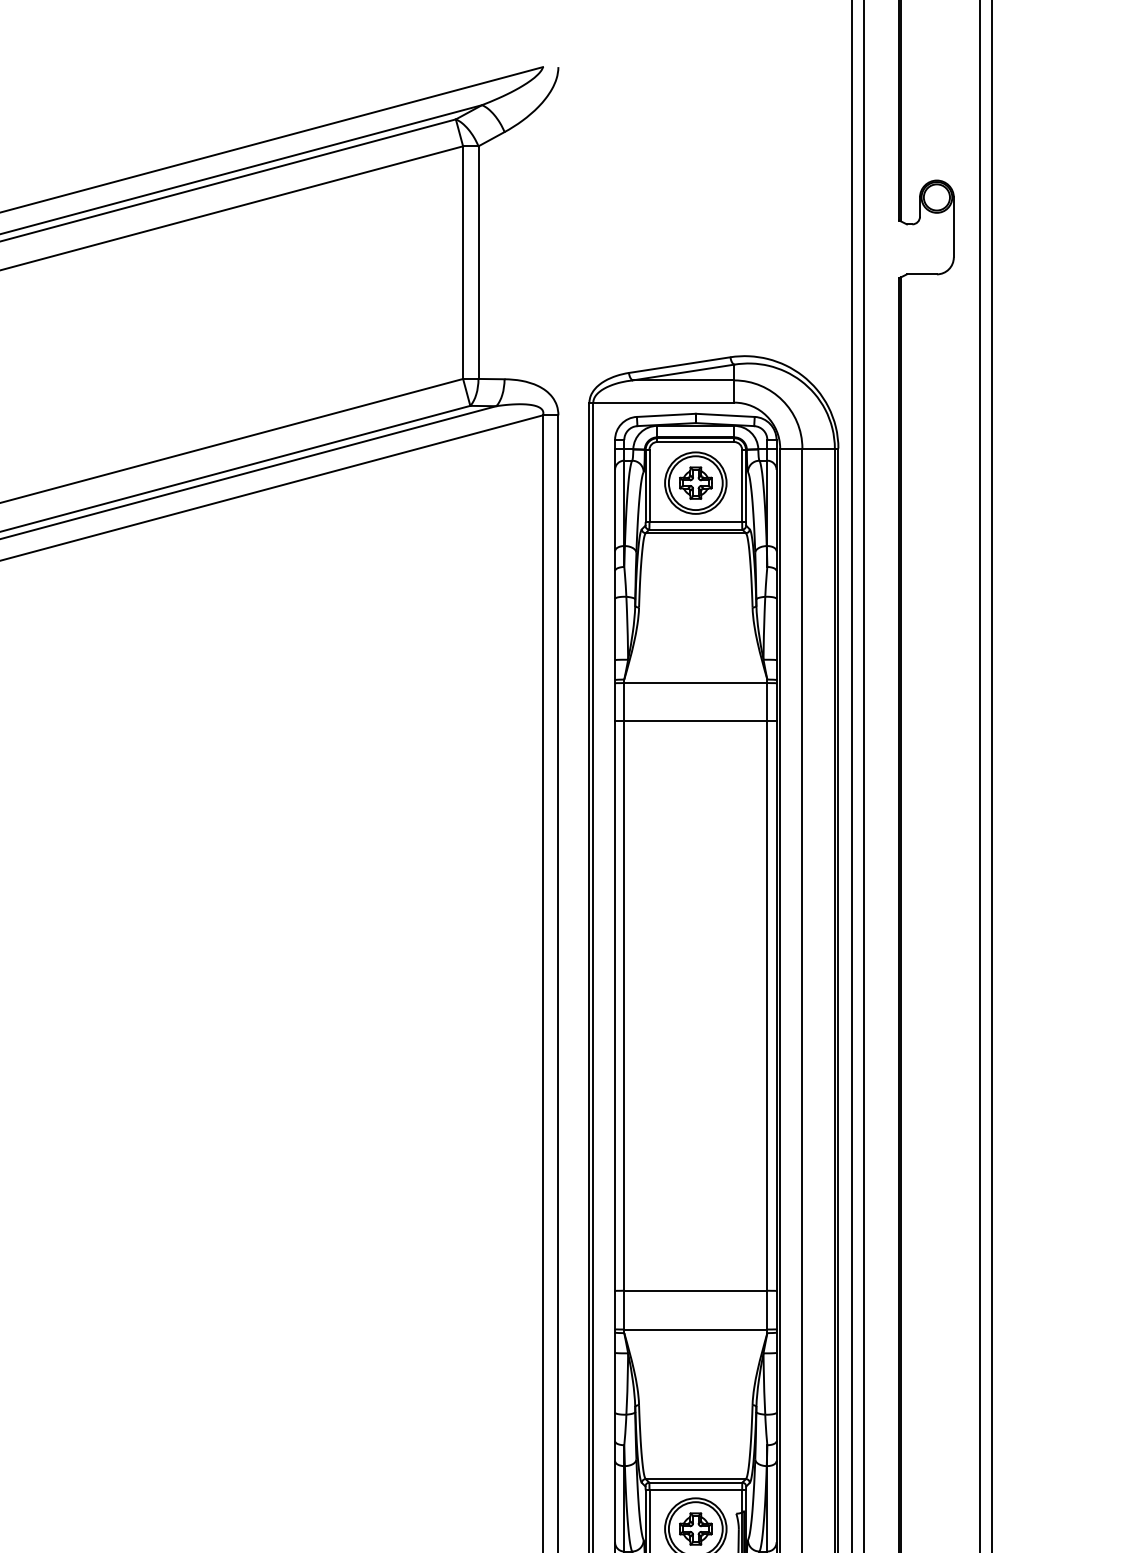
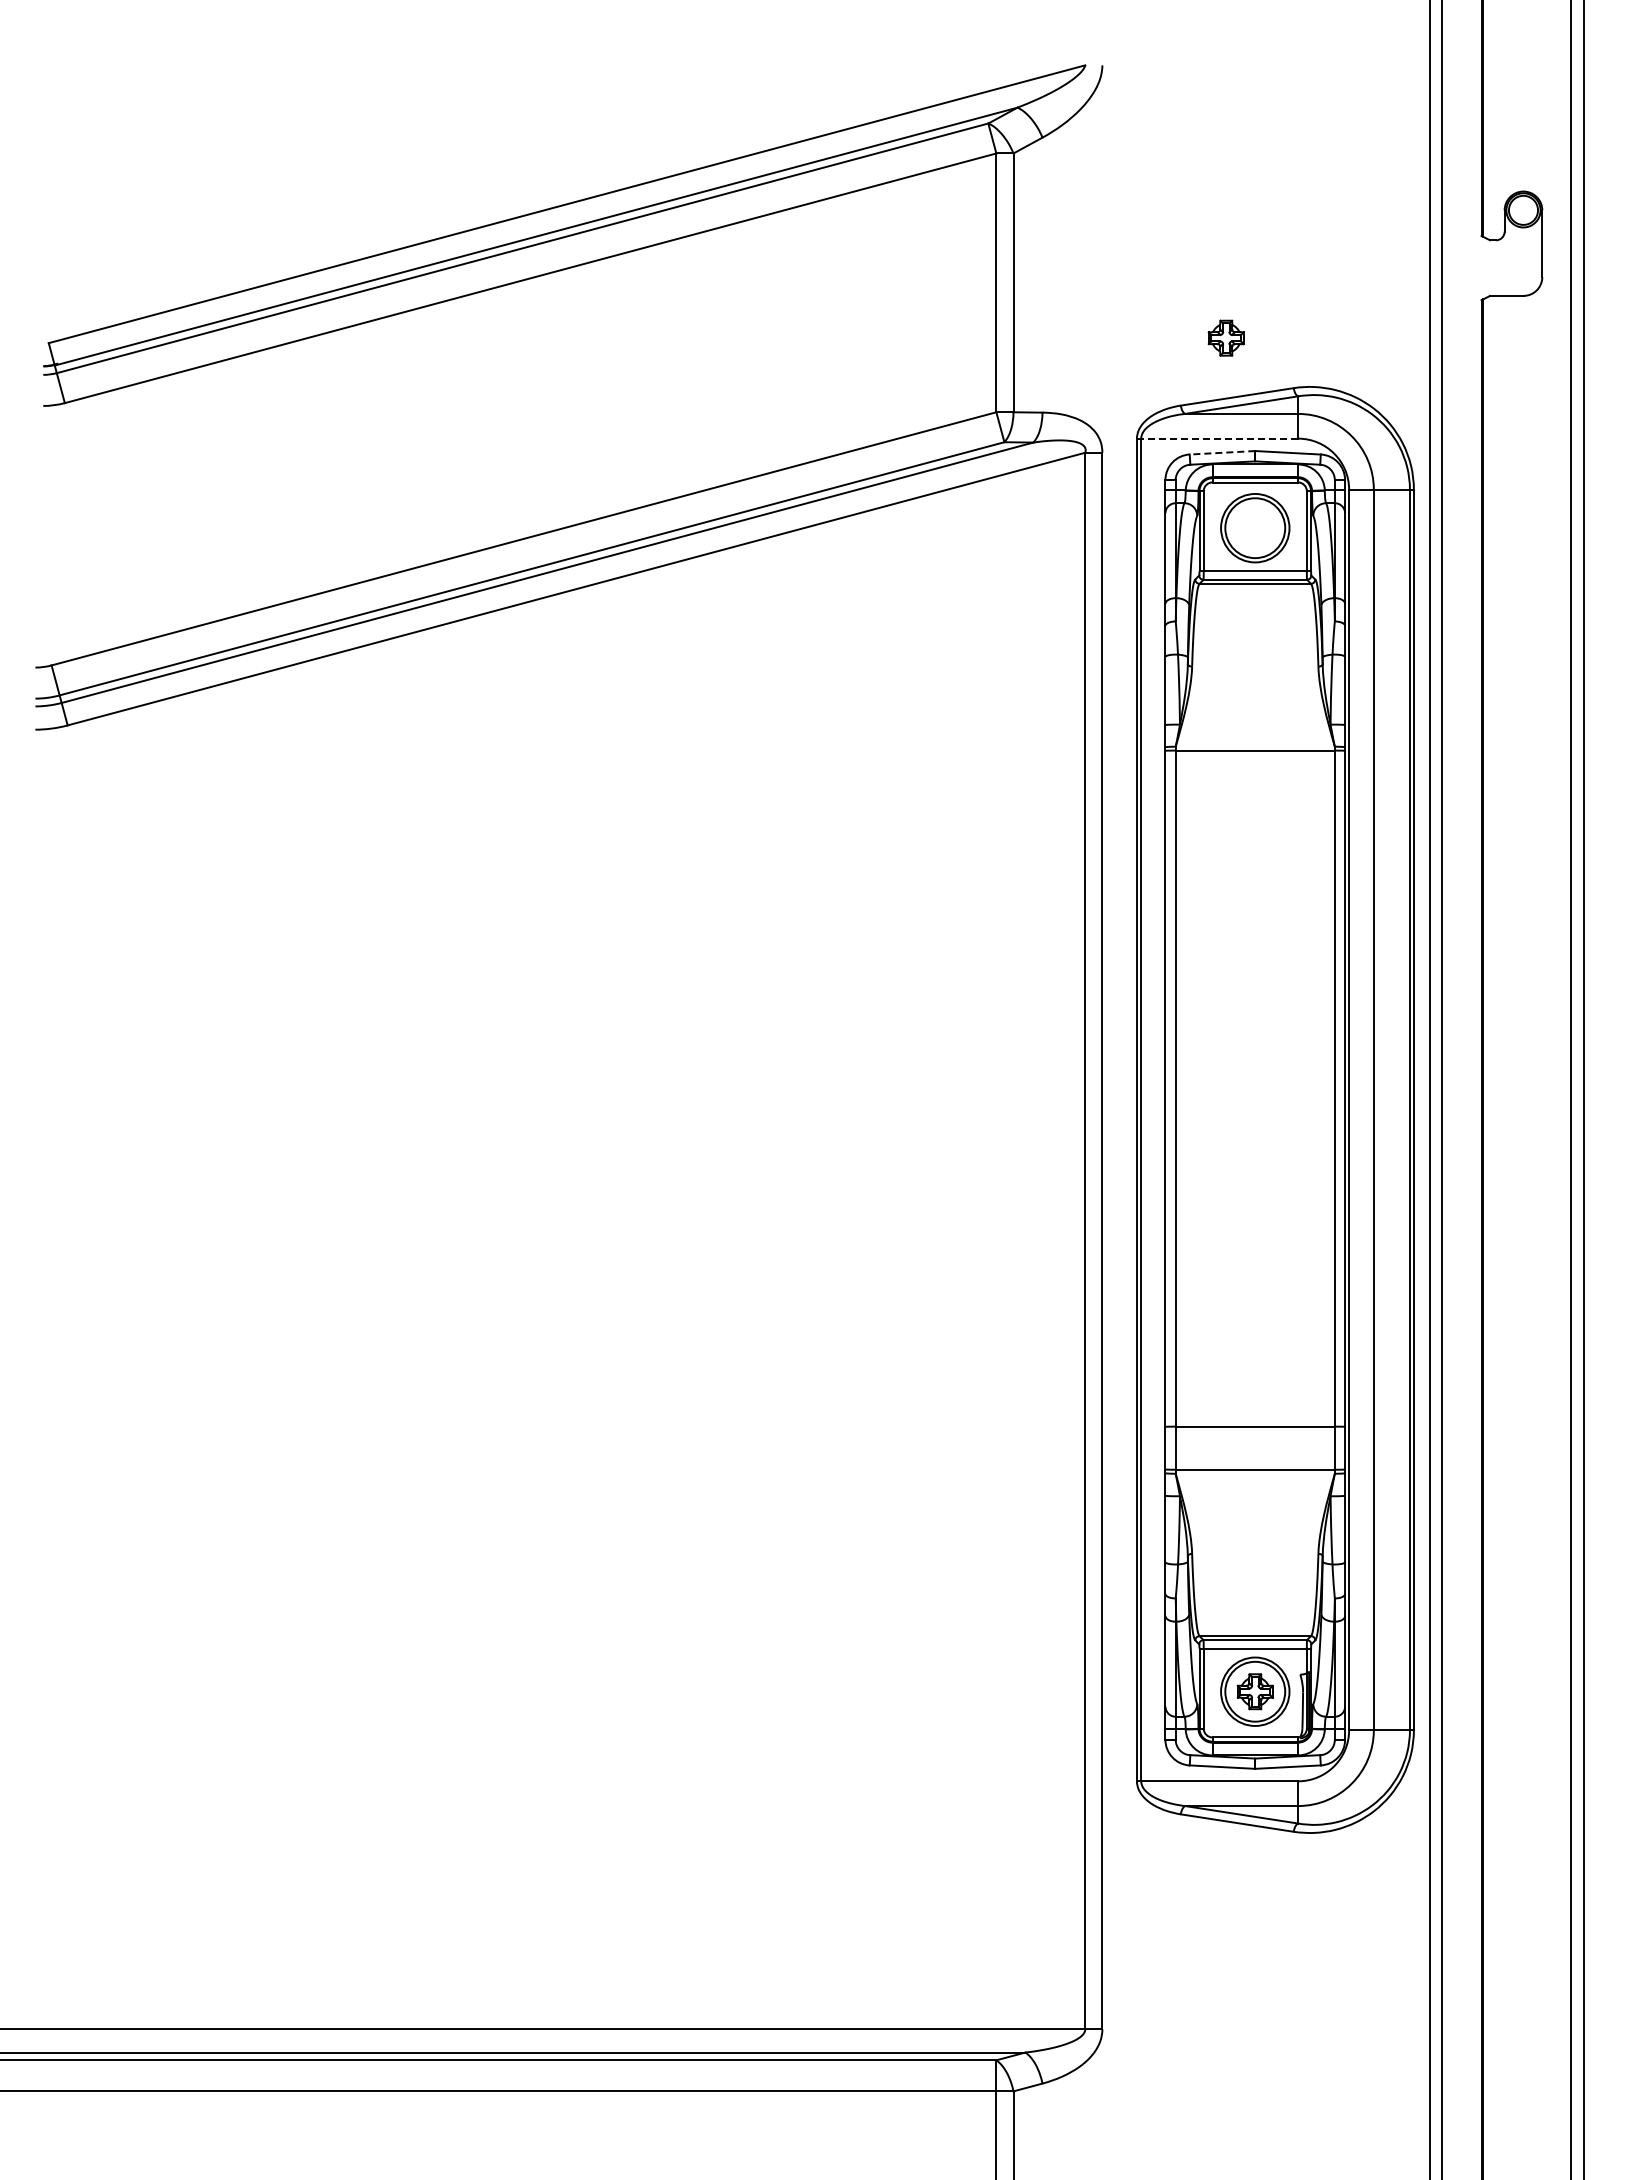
line: (661, 402) -> (1217, 438), solid -> dashed
line: (666, 415) -> (1222, 452), solid -> dashed
part: (695, 482) -> (1225, 337), moved
line: (696, 721) -> (1255, 793), removed

